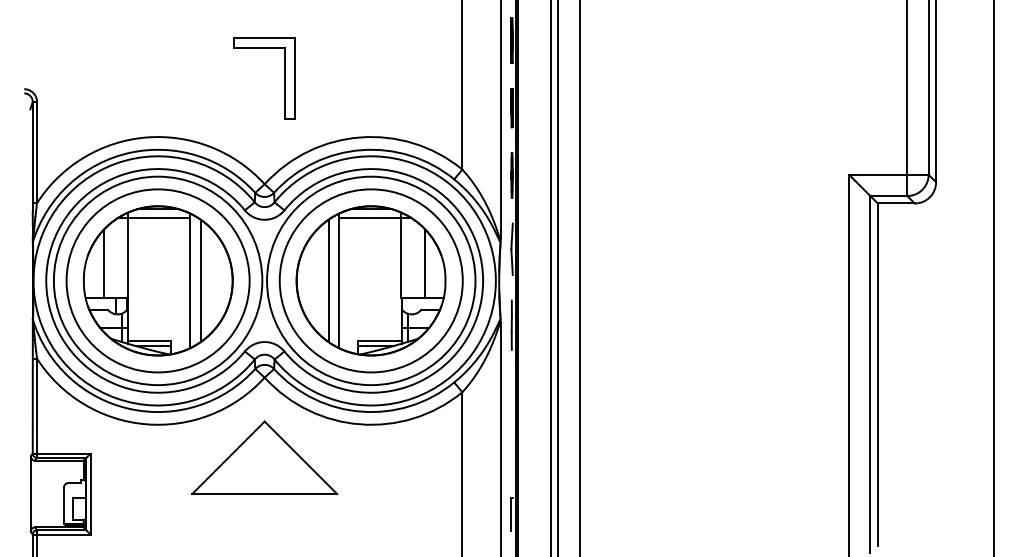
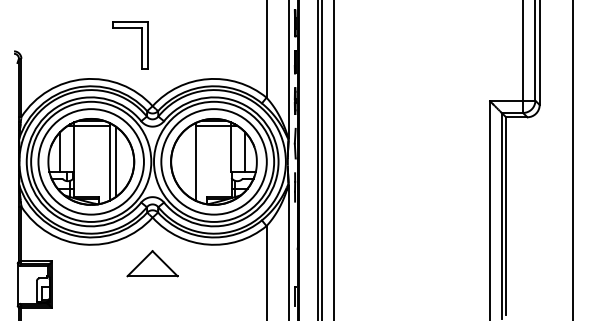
part: (283, 78) -> (141, 45), moved
line: (328, 280) -> (189, 161), removed
part: (264, 457) -> (152, 263), size x0.6

